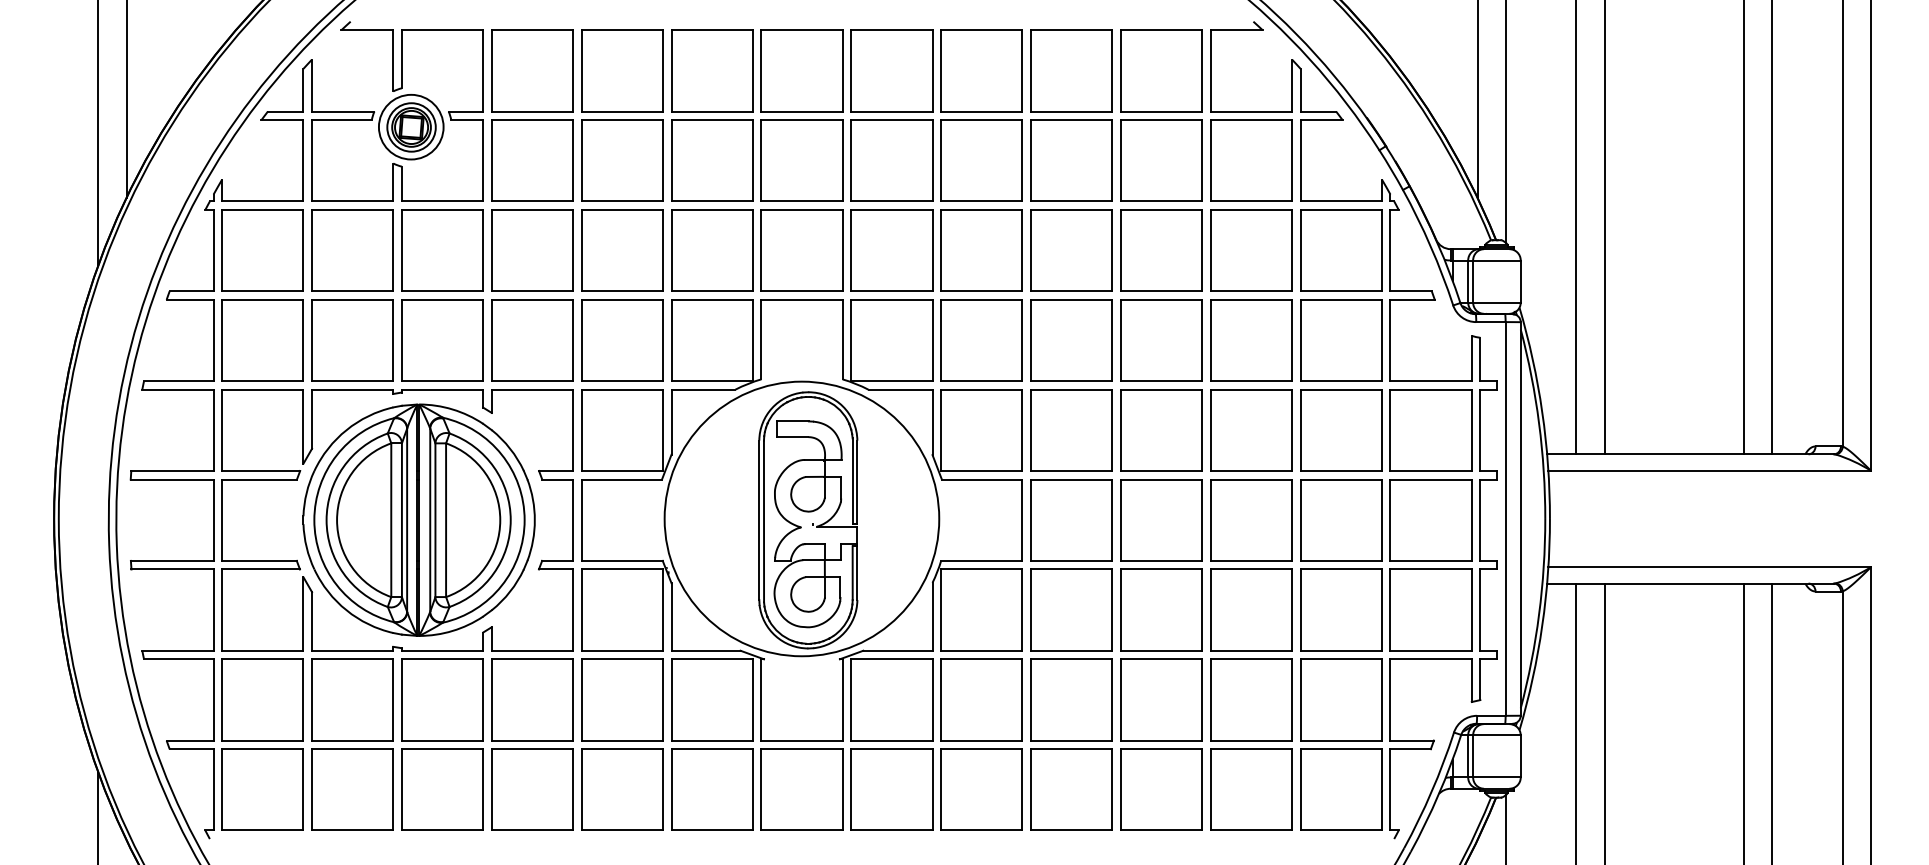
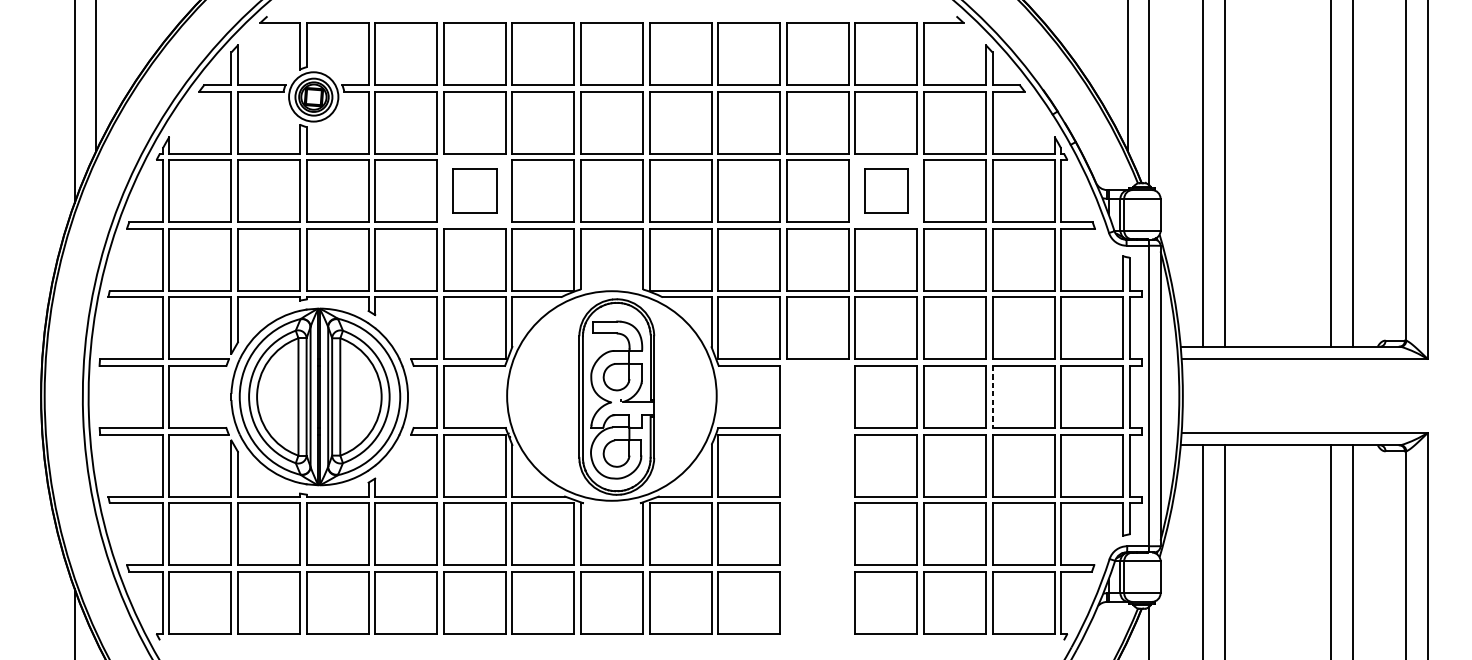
part: (622, 250) -> (474, 191), size x0.7
part: (1161, 250) -> (886, 191), size x0.7
line: (1300, 520) -> (992, 397), solid -> dashed
part: (1071, 654) -> (817, 499), removed

